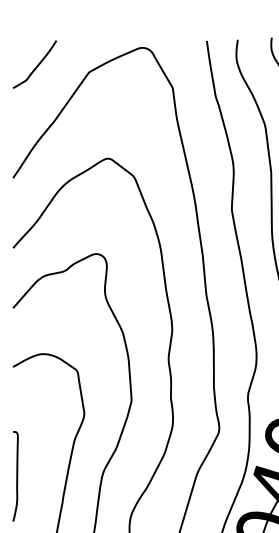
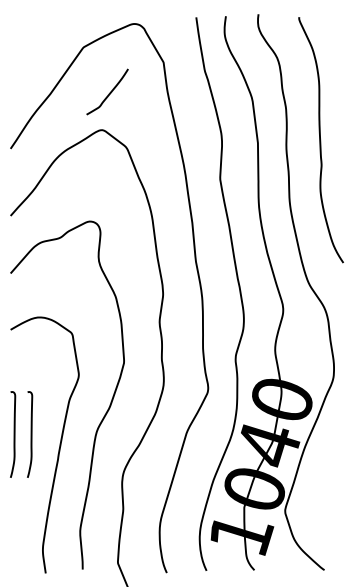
curve: (36, 65) -> (109, 92), moved
curve: (33, 476) -> (30, 434), added

